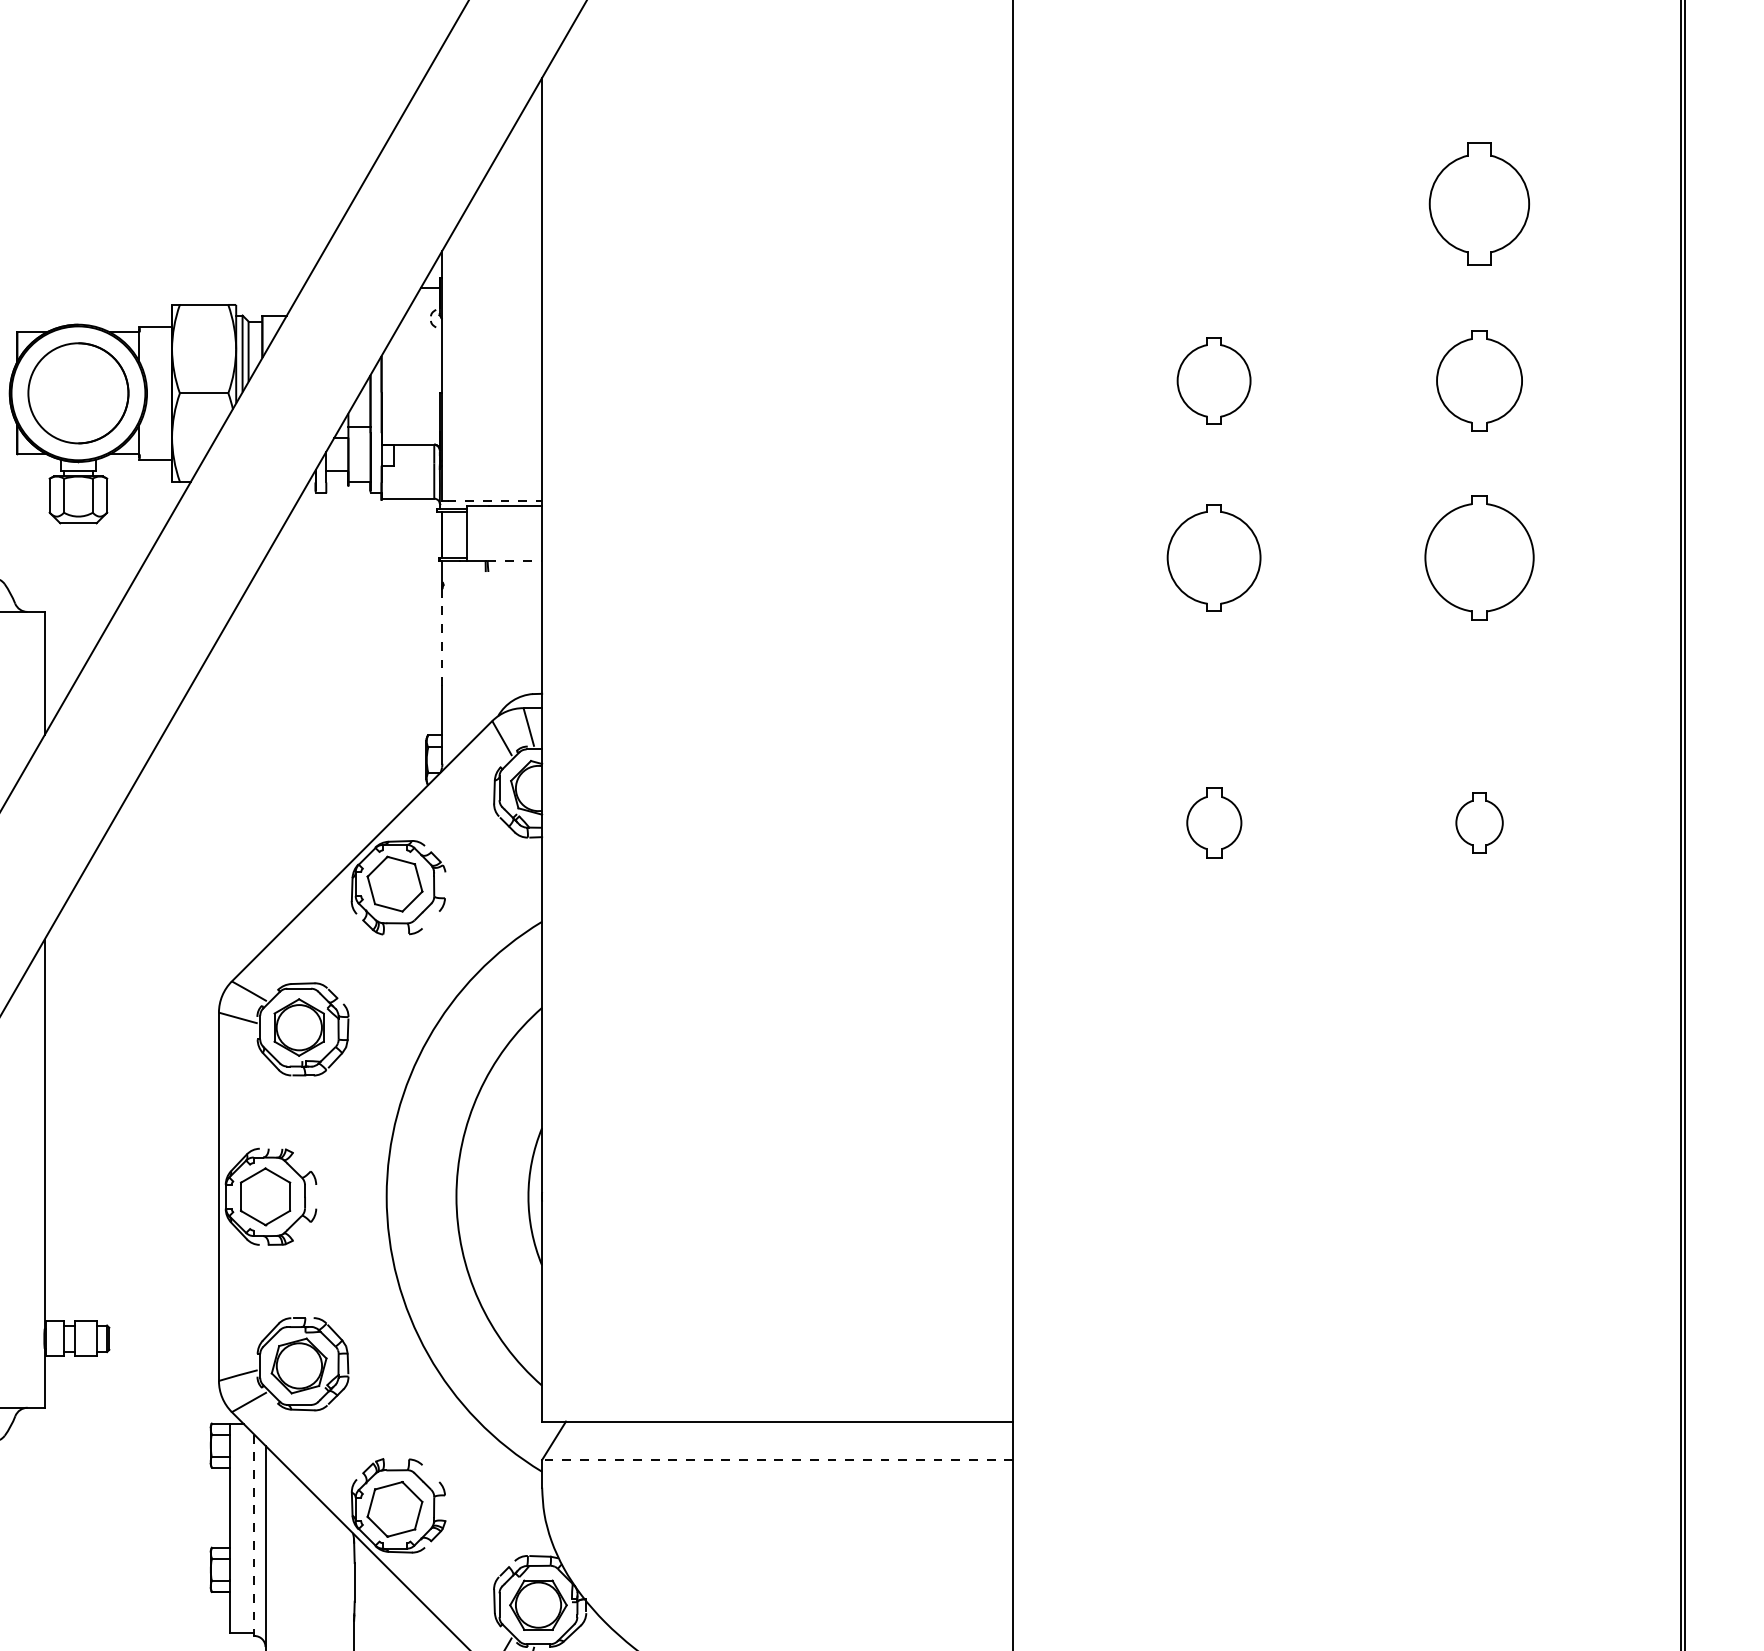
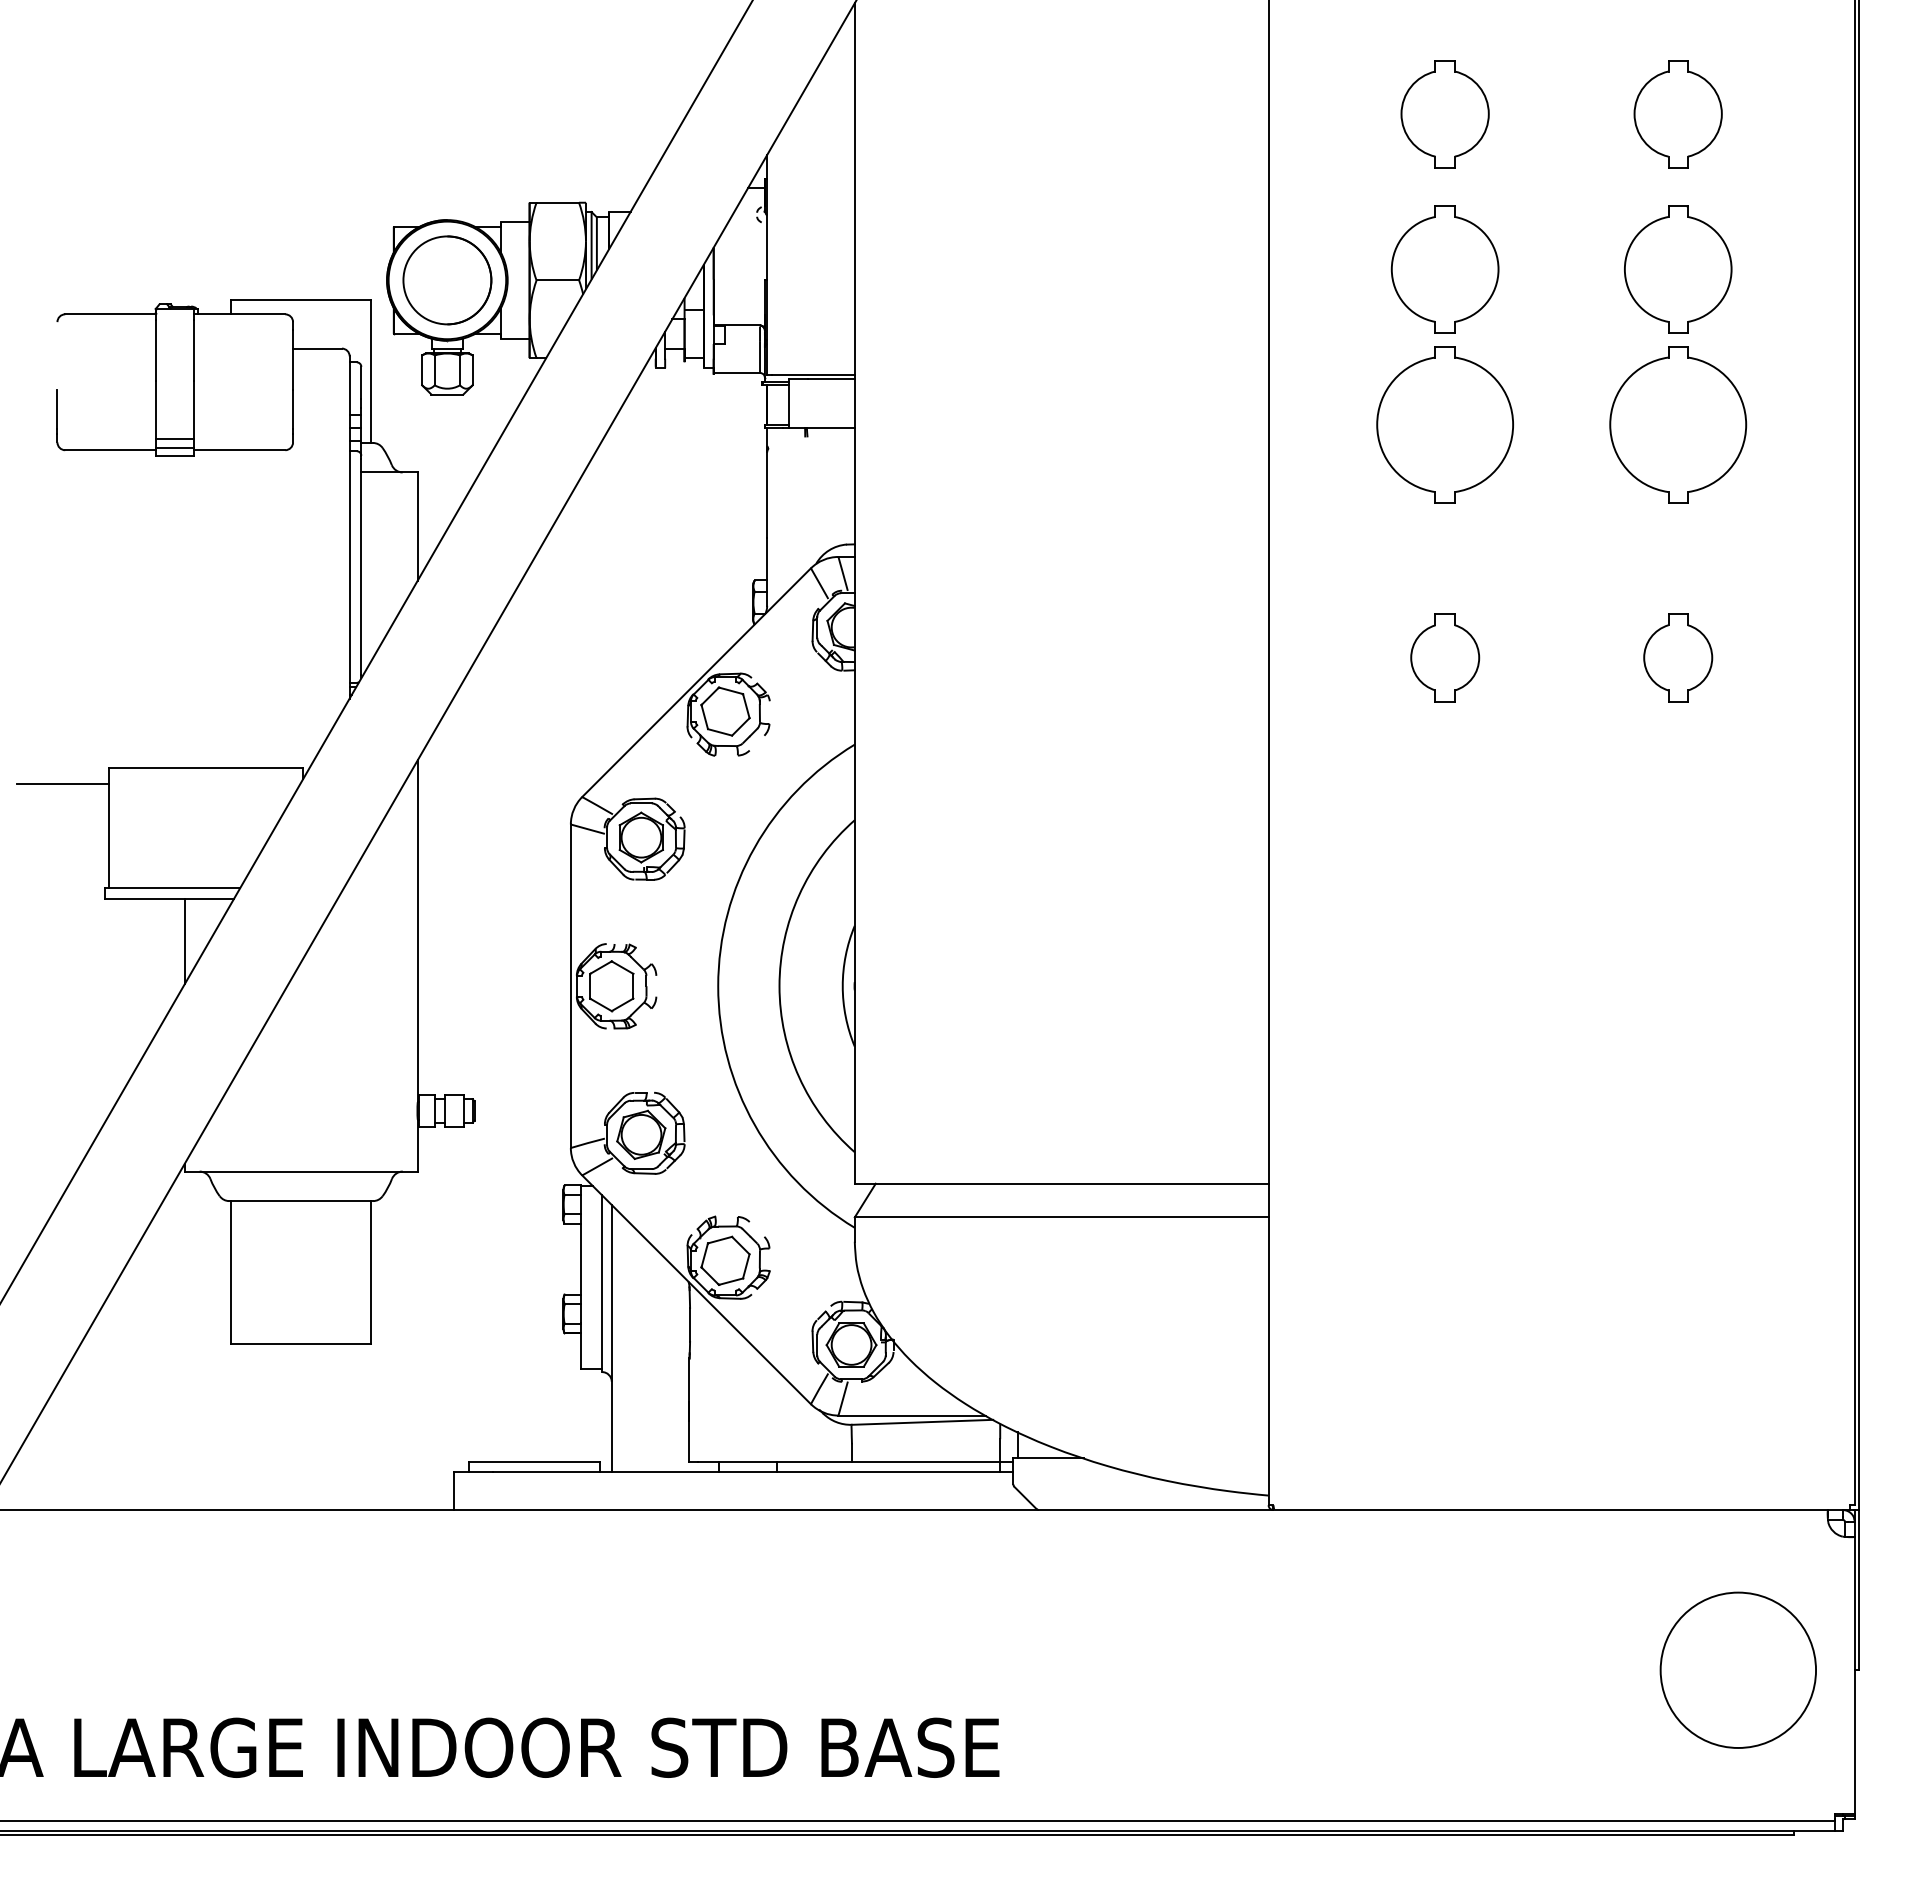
part: (1213, 204) -> (1444, 114), added
part: (1213, 380) -> (1444, 269), size x1.67
part: (1479, 380) -> (1678, 269), size x1.43
line: (495, 500) -> (813, 374), dashed -> solid
part: (1213, 557) -> (1444, 424), size x1.67
part: (1479, 557) -> (1678, 424), size x1.43
line: (514, 560) -> (830, 427), dashed -> solid
line: (442, 637) -> (767, 494), dashed -> solid
part: (1214, 822) -> (1445, 657), size x1.43
part: (1479, 822) -> (1678, 657), size x1.67
line: (777, 1460) -> (1061, 1217), dashed -> solid
line: (254, 1536) -> (602, 1284), dashed -> solid

